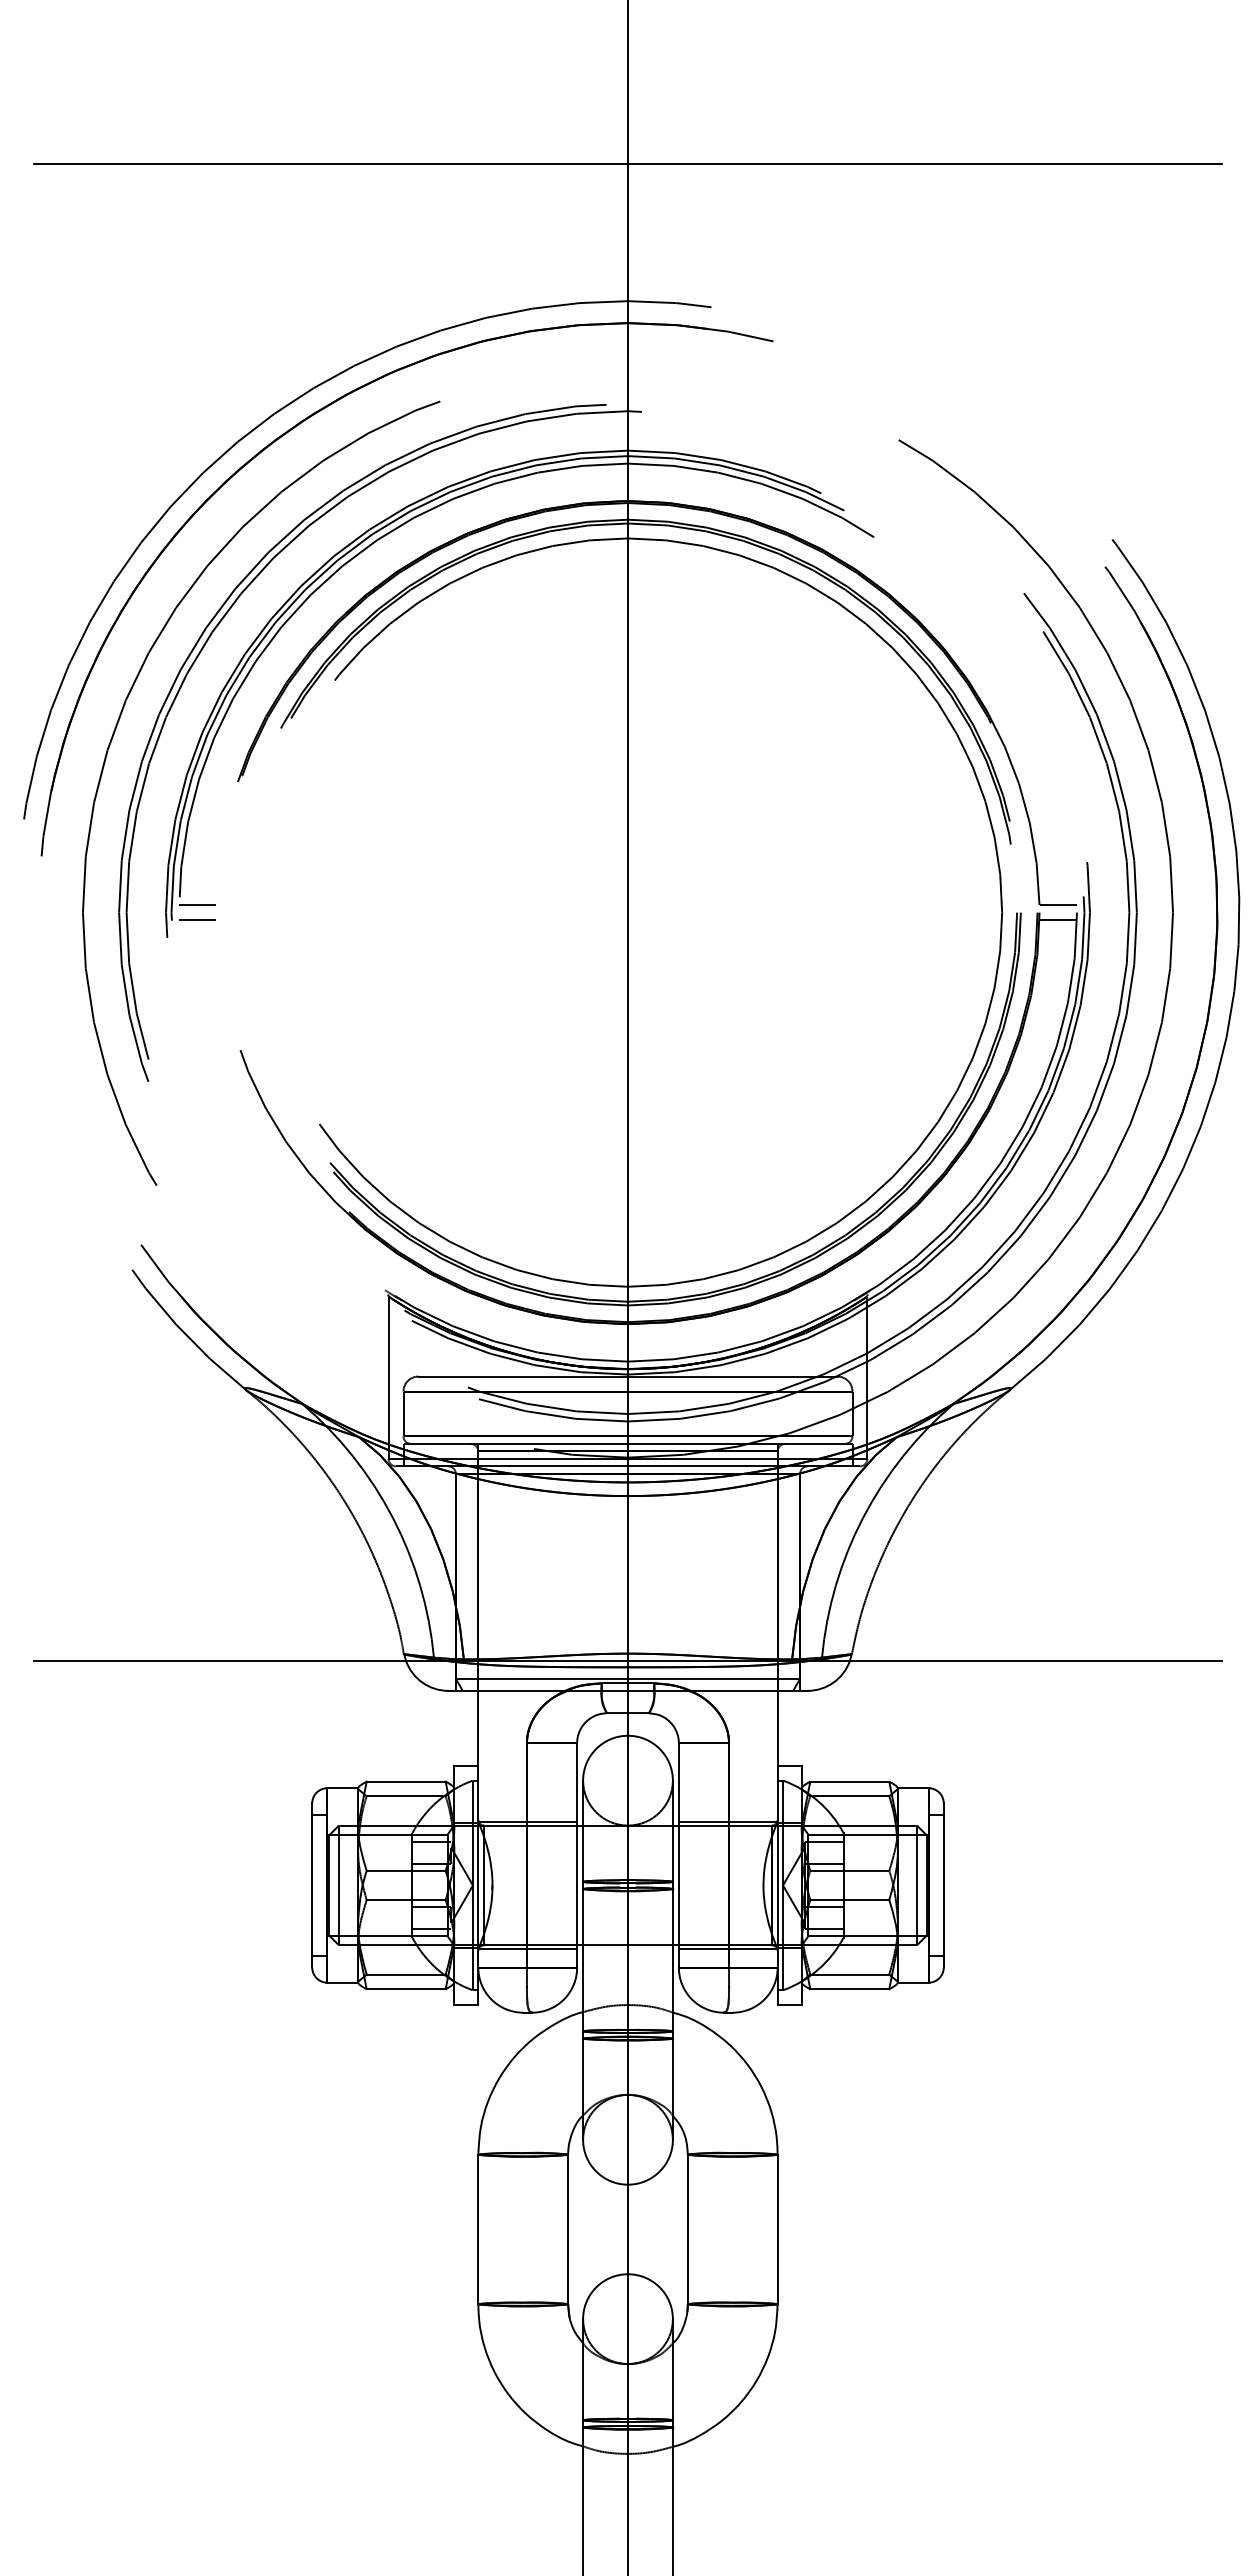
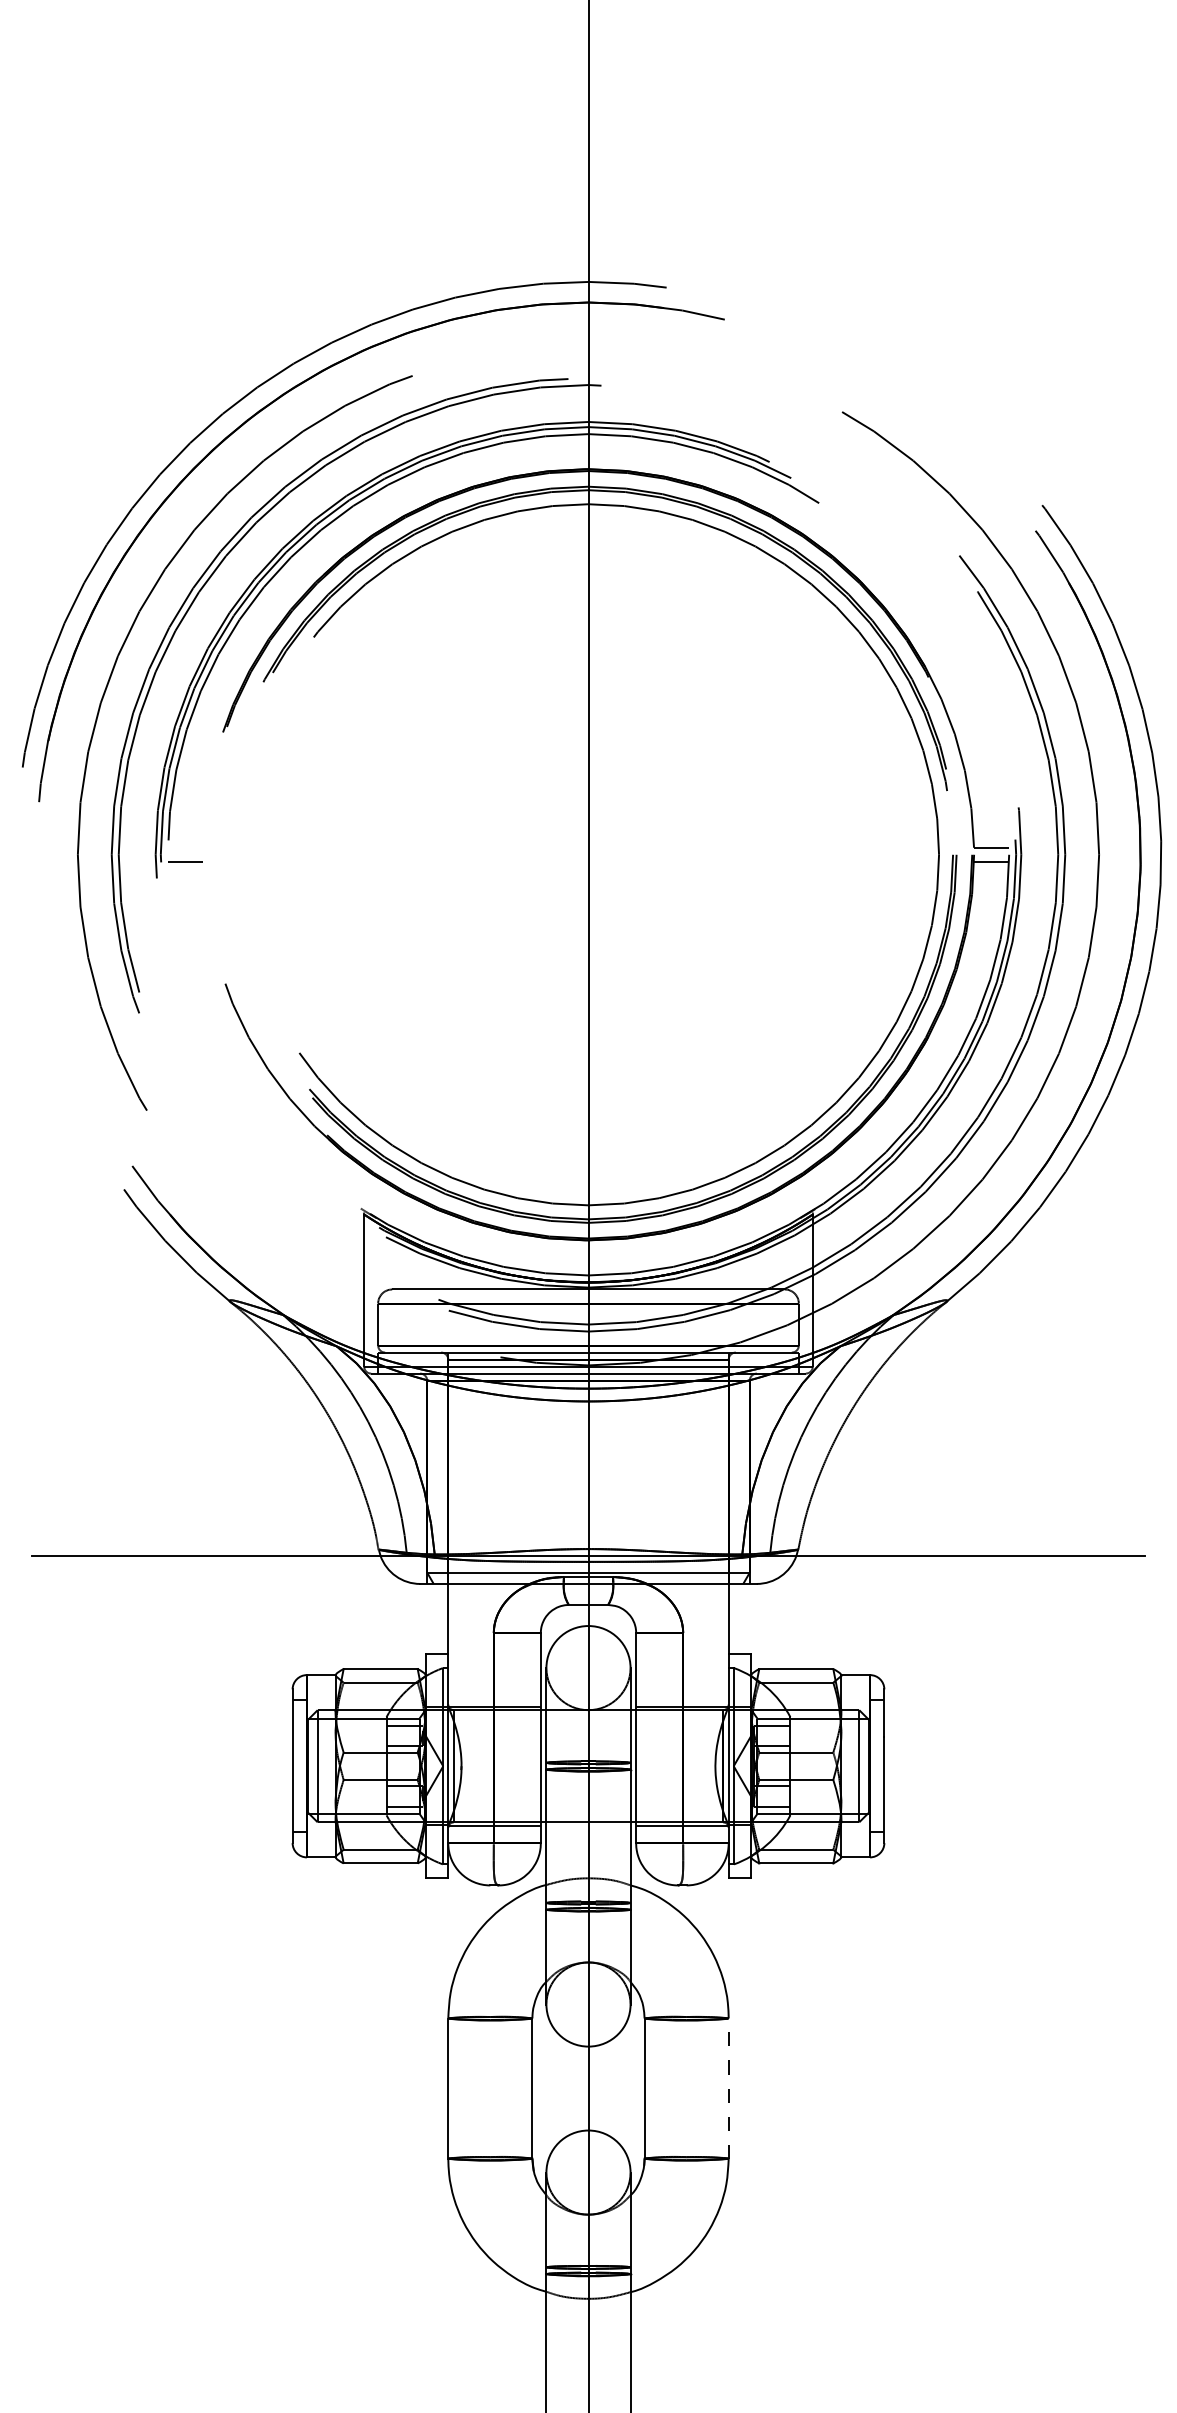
line: (627, 164) -> (588, 153), removed
line: (197, 905) -> (185, 848), removed
line: (777, 2229) -> (728, 2088), solid -> dashed

